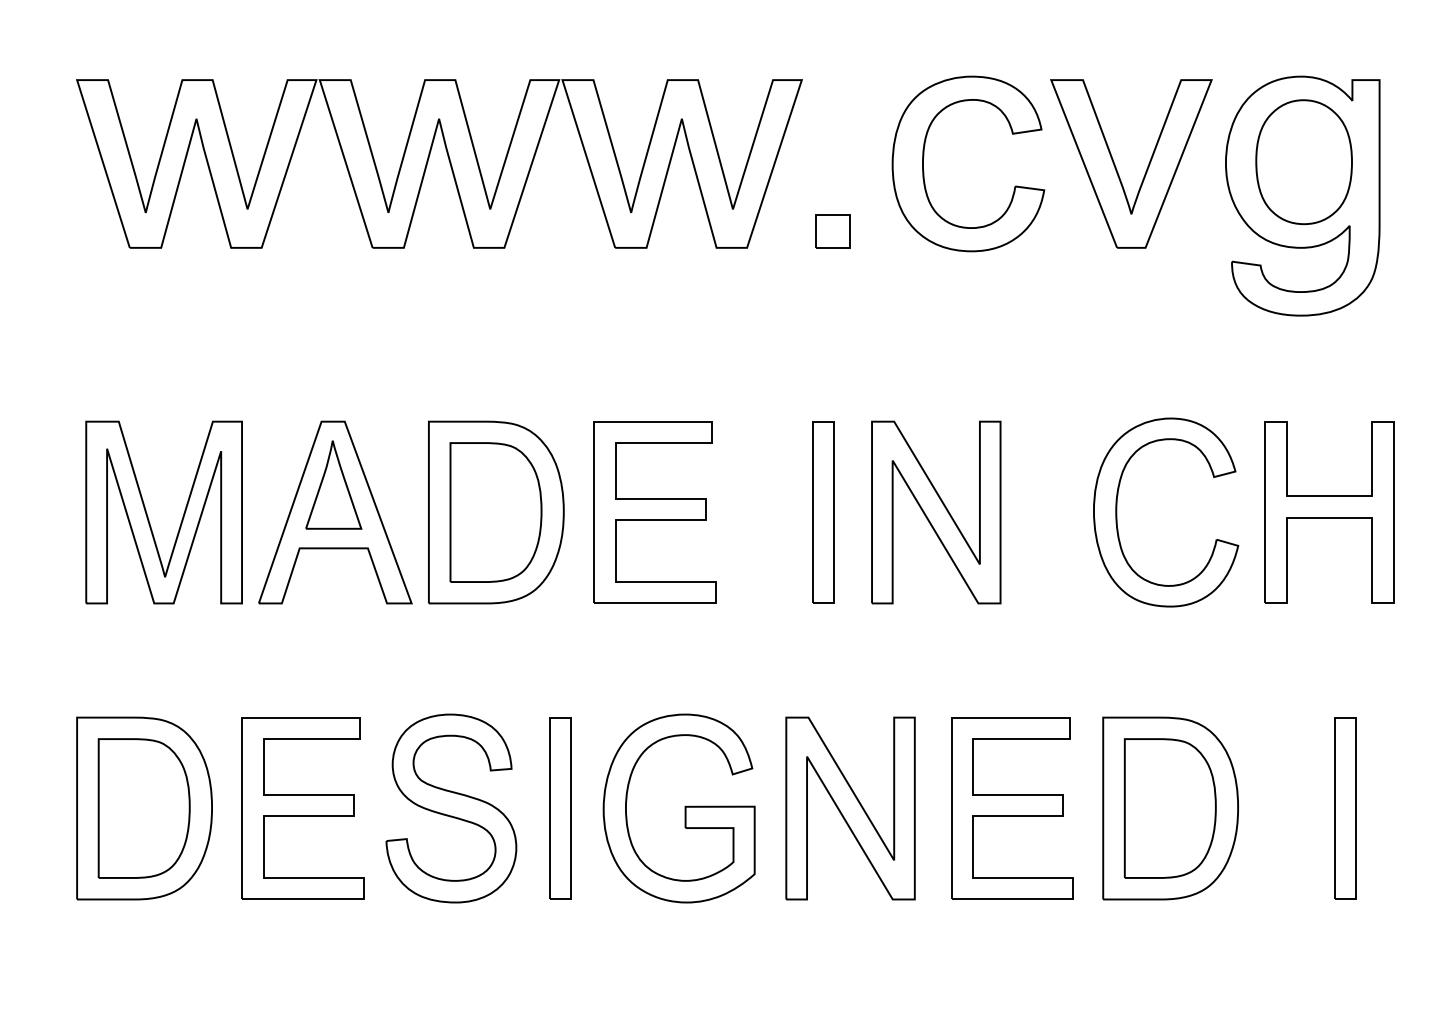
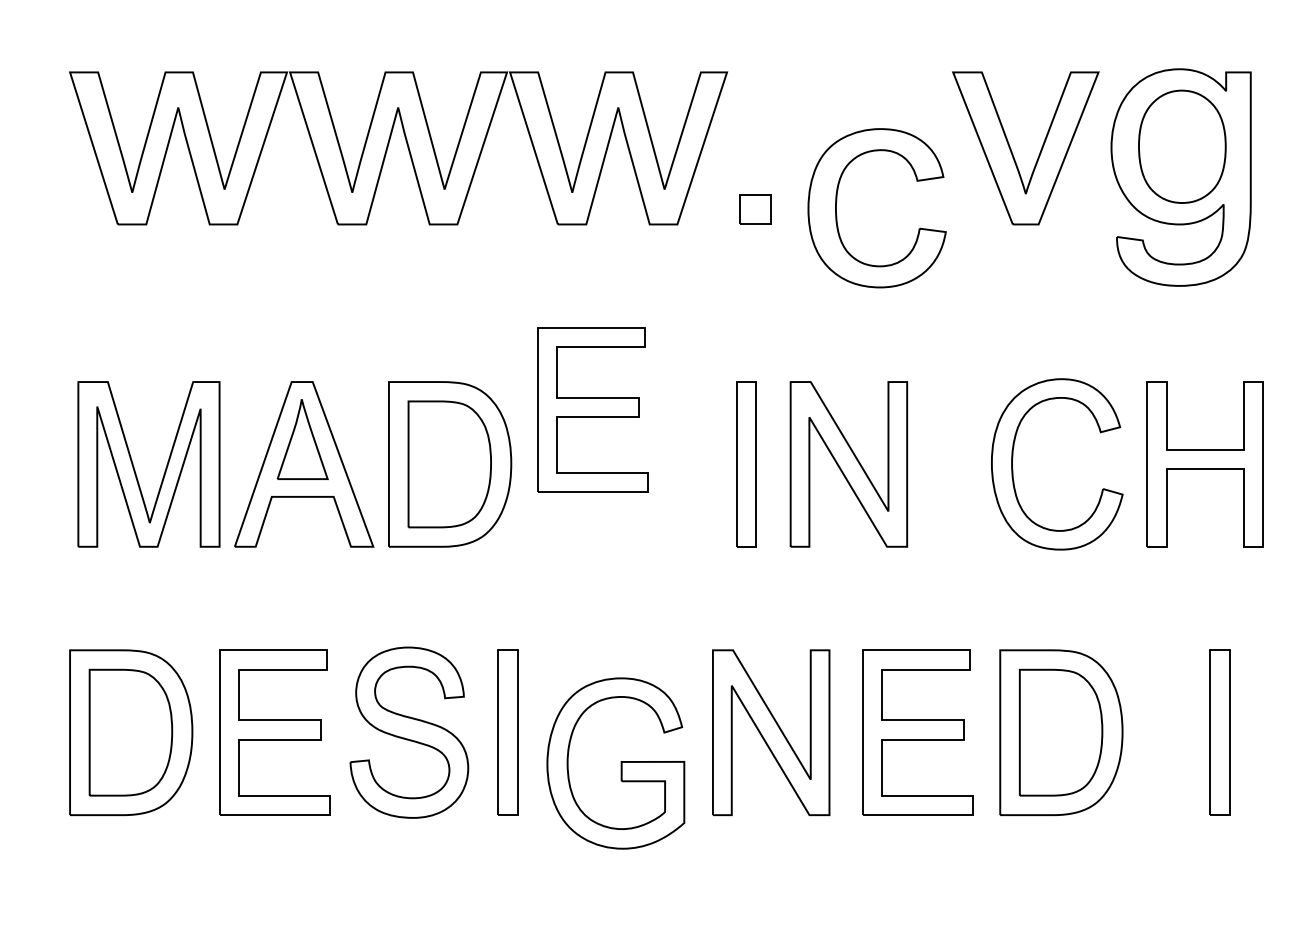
part: (924, 156) -> (837, 201), moved
part: (654, 512) -> (592, 409), moved
part: (678, 808) -> (615, 763), moved

